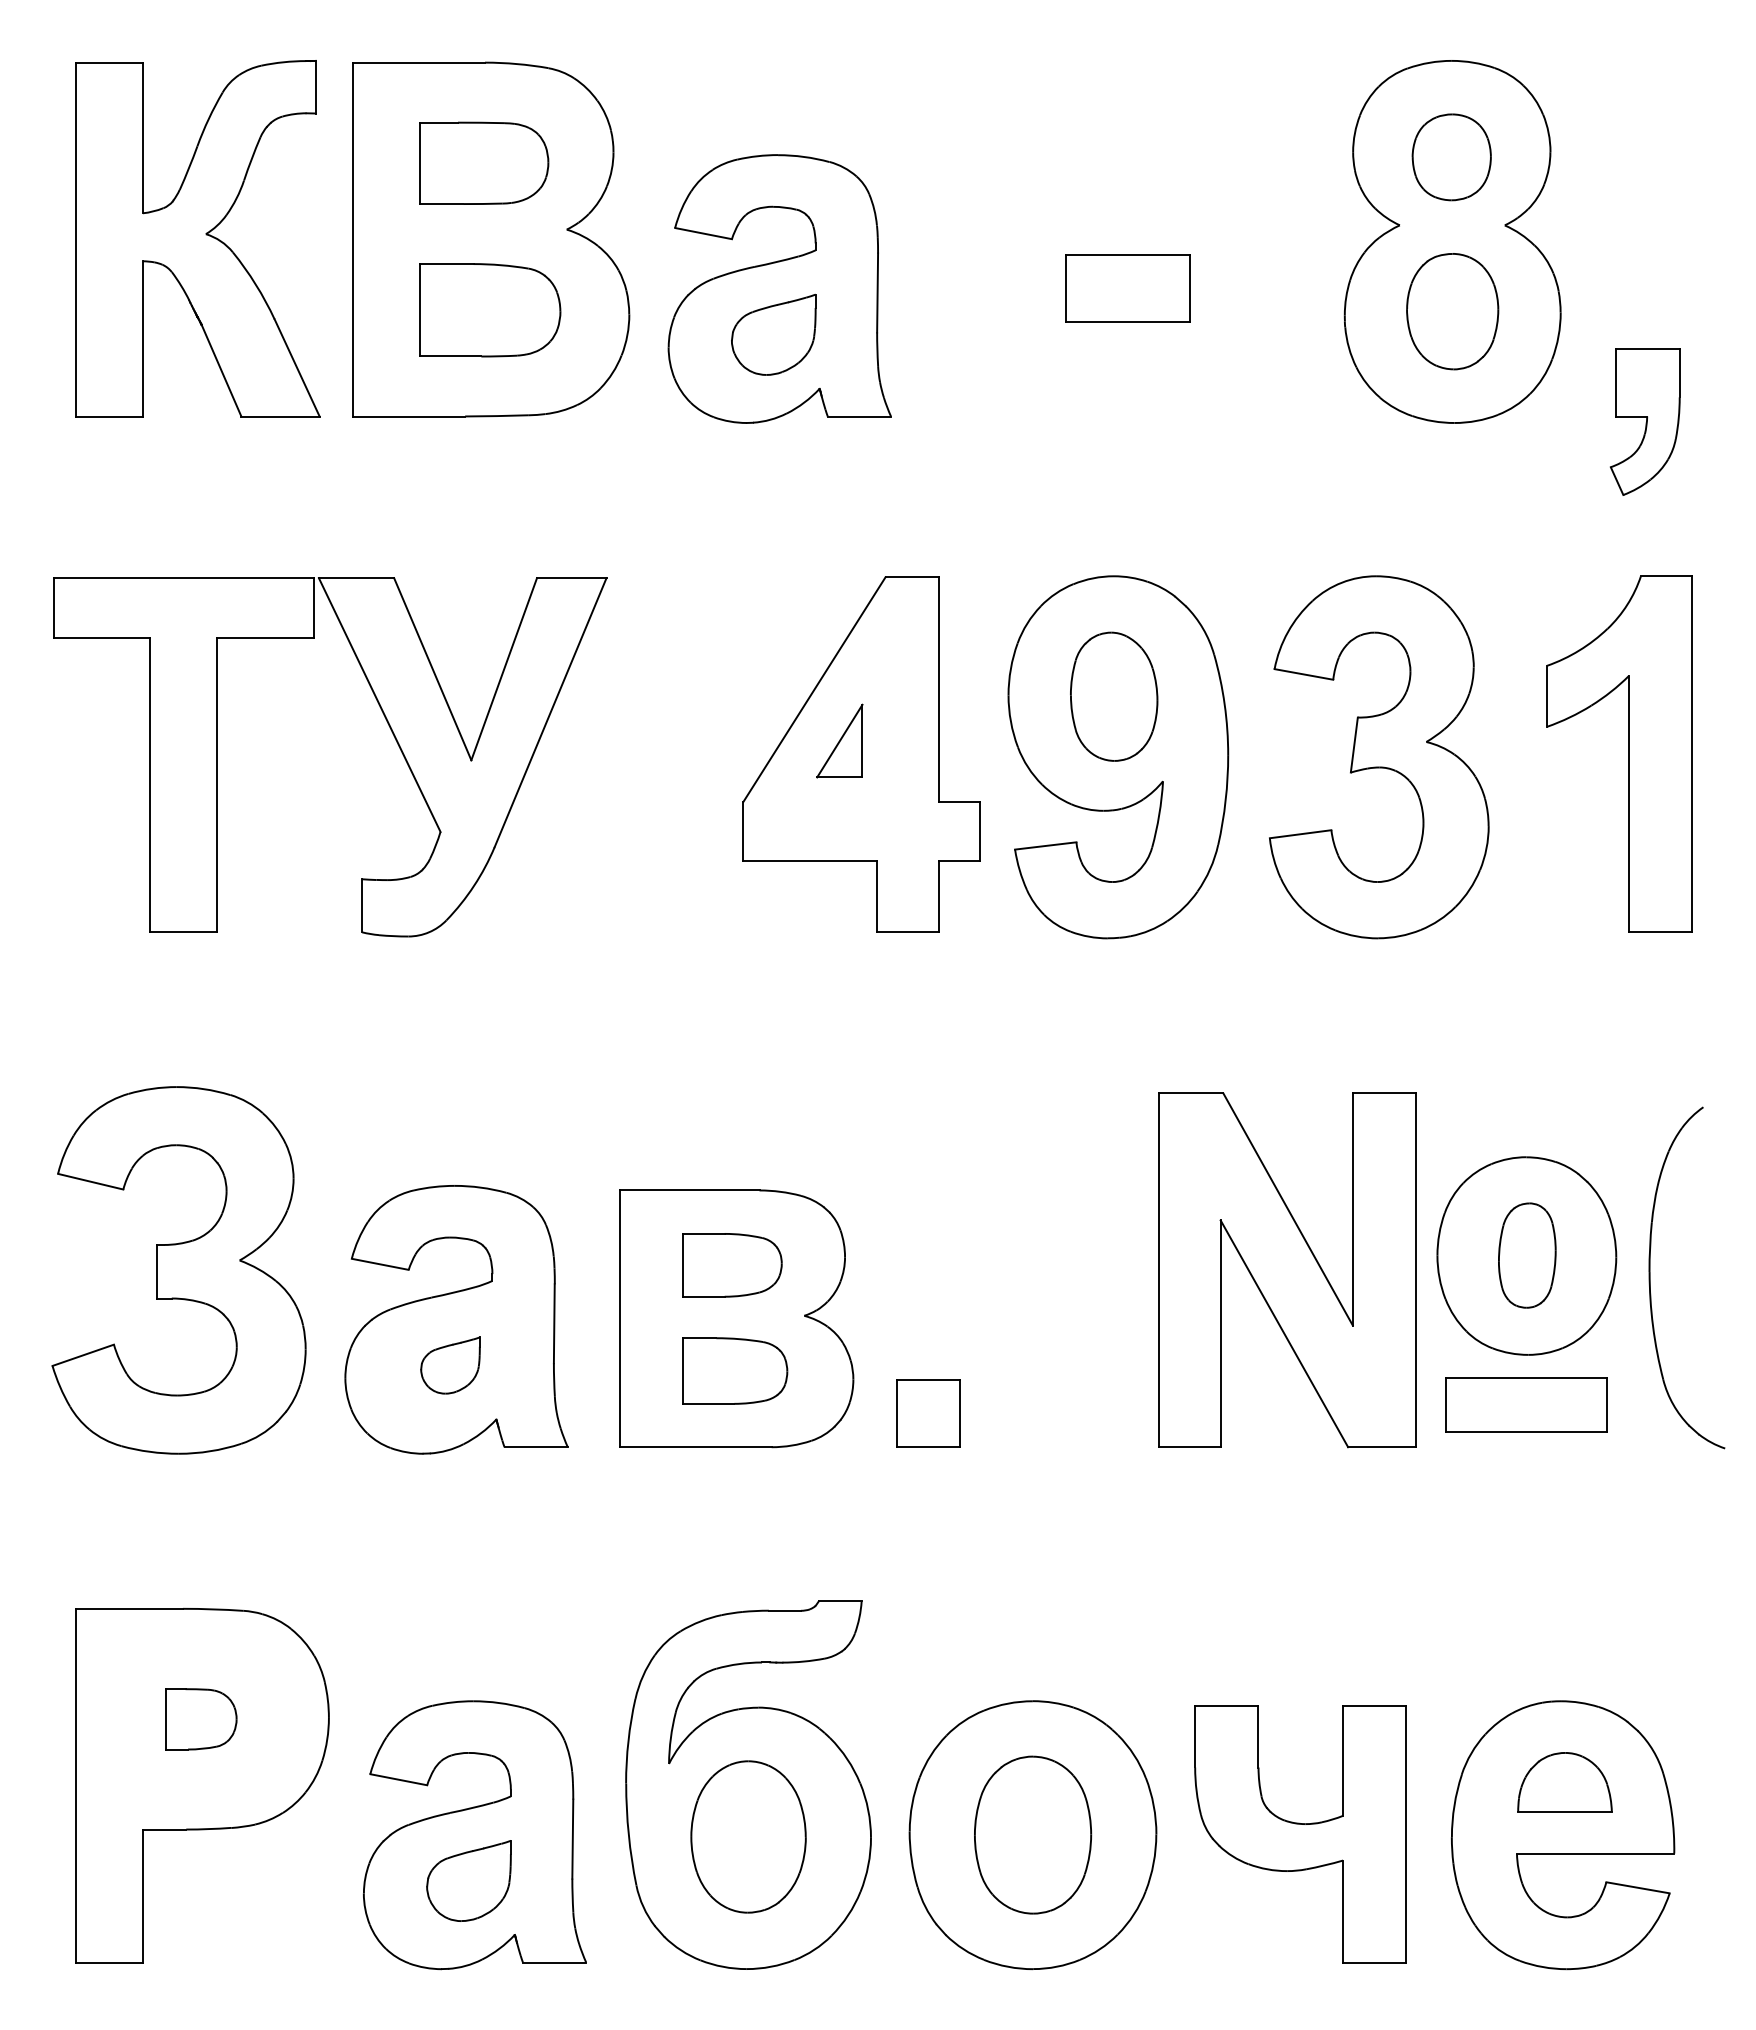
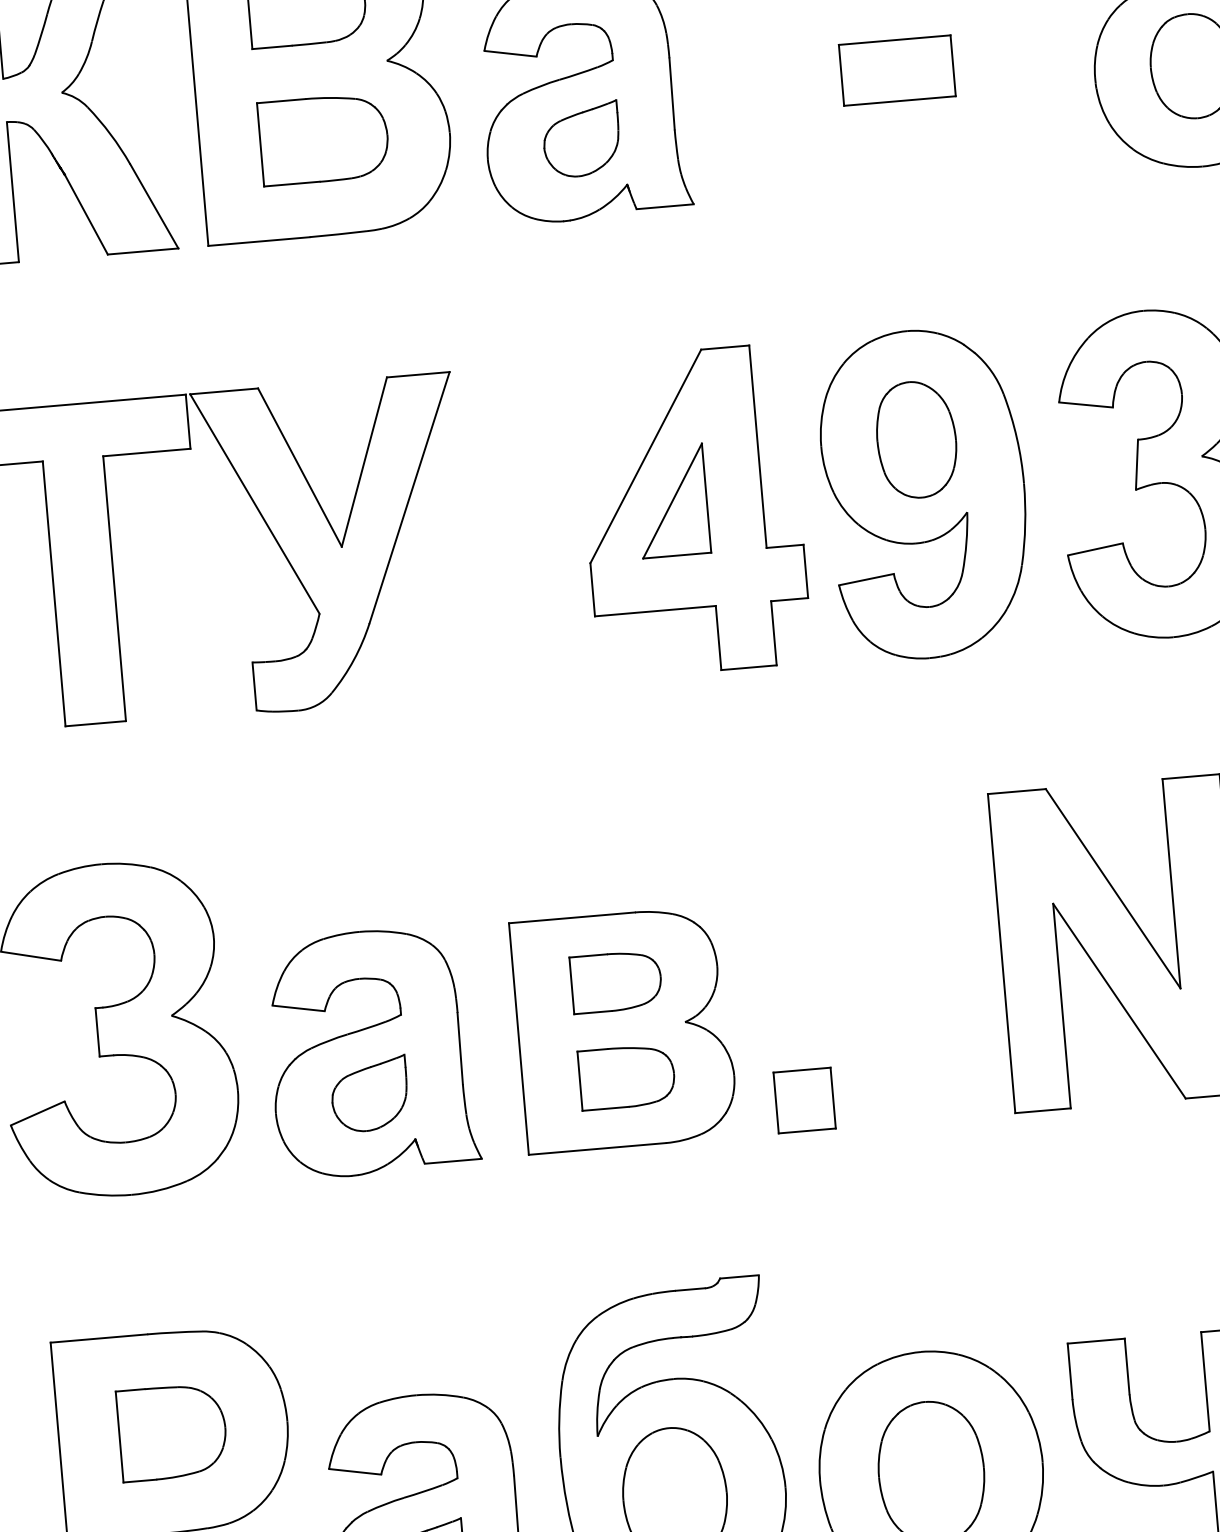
part: (839, 740) -> (672, 500), size x1.67
part: (450, 1365) -> (369, 1094), size x1.43
part: (201, 1719) -> (172, 1432), size x1.67

